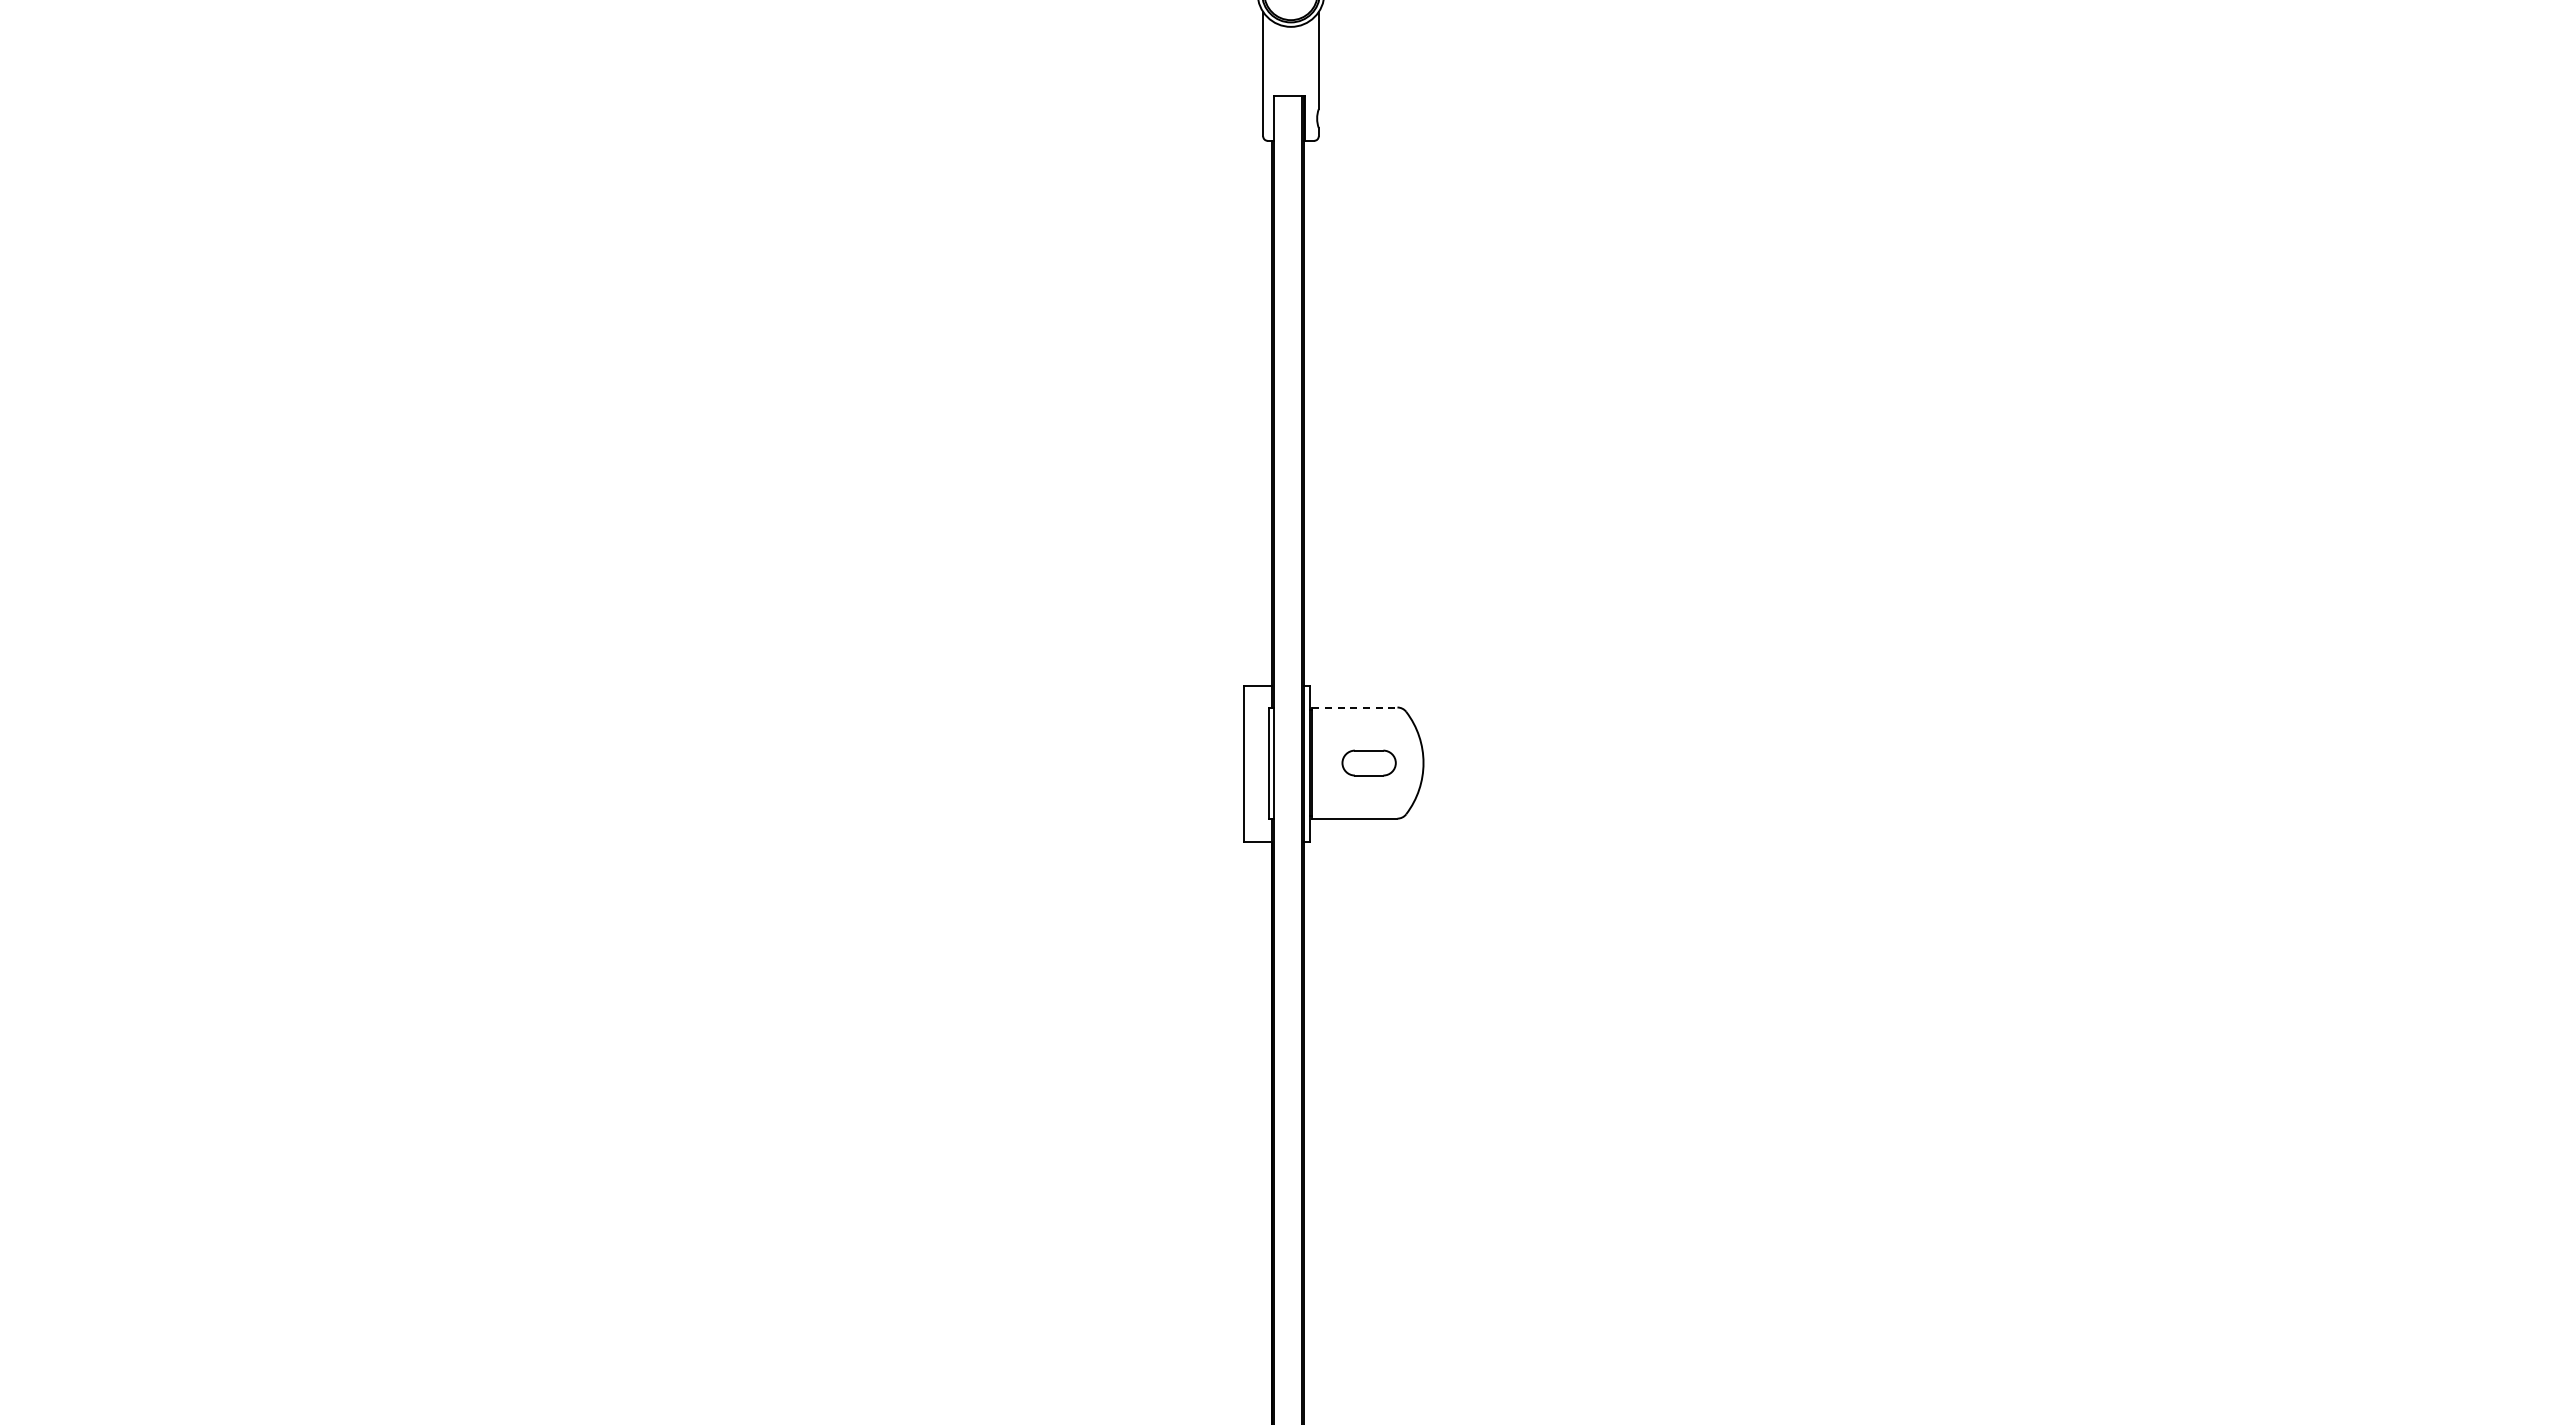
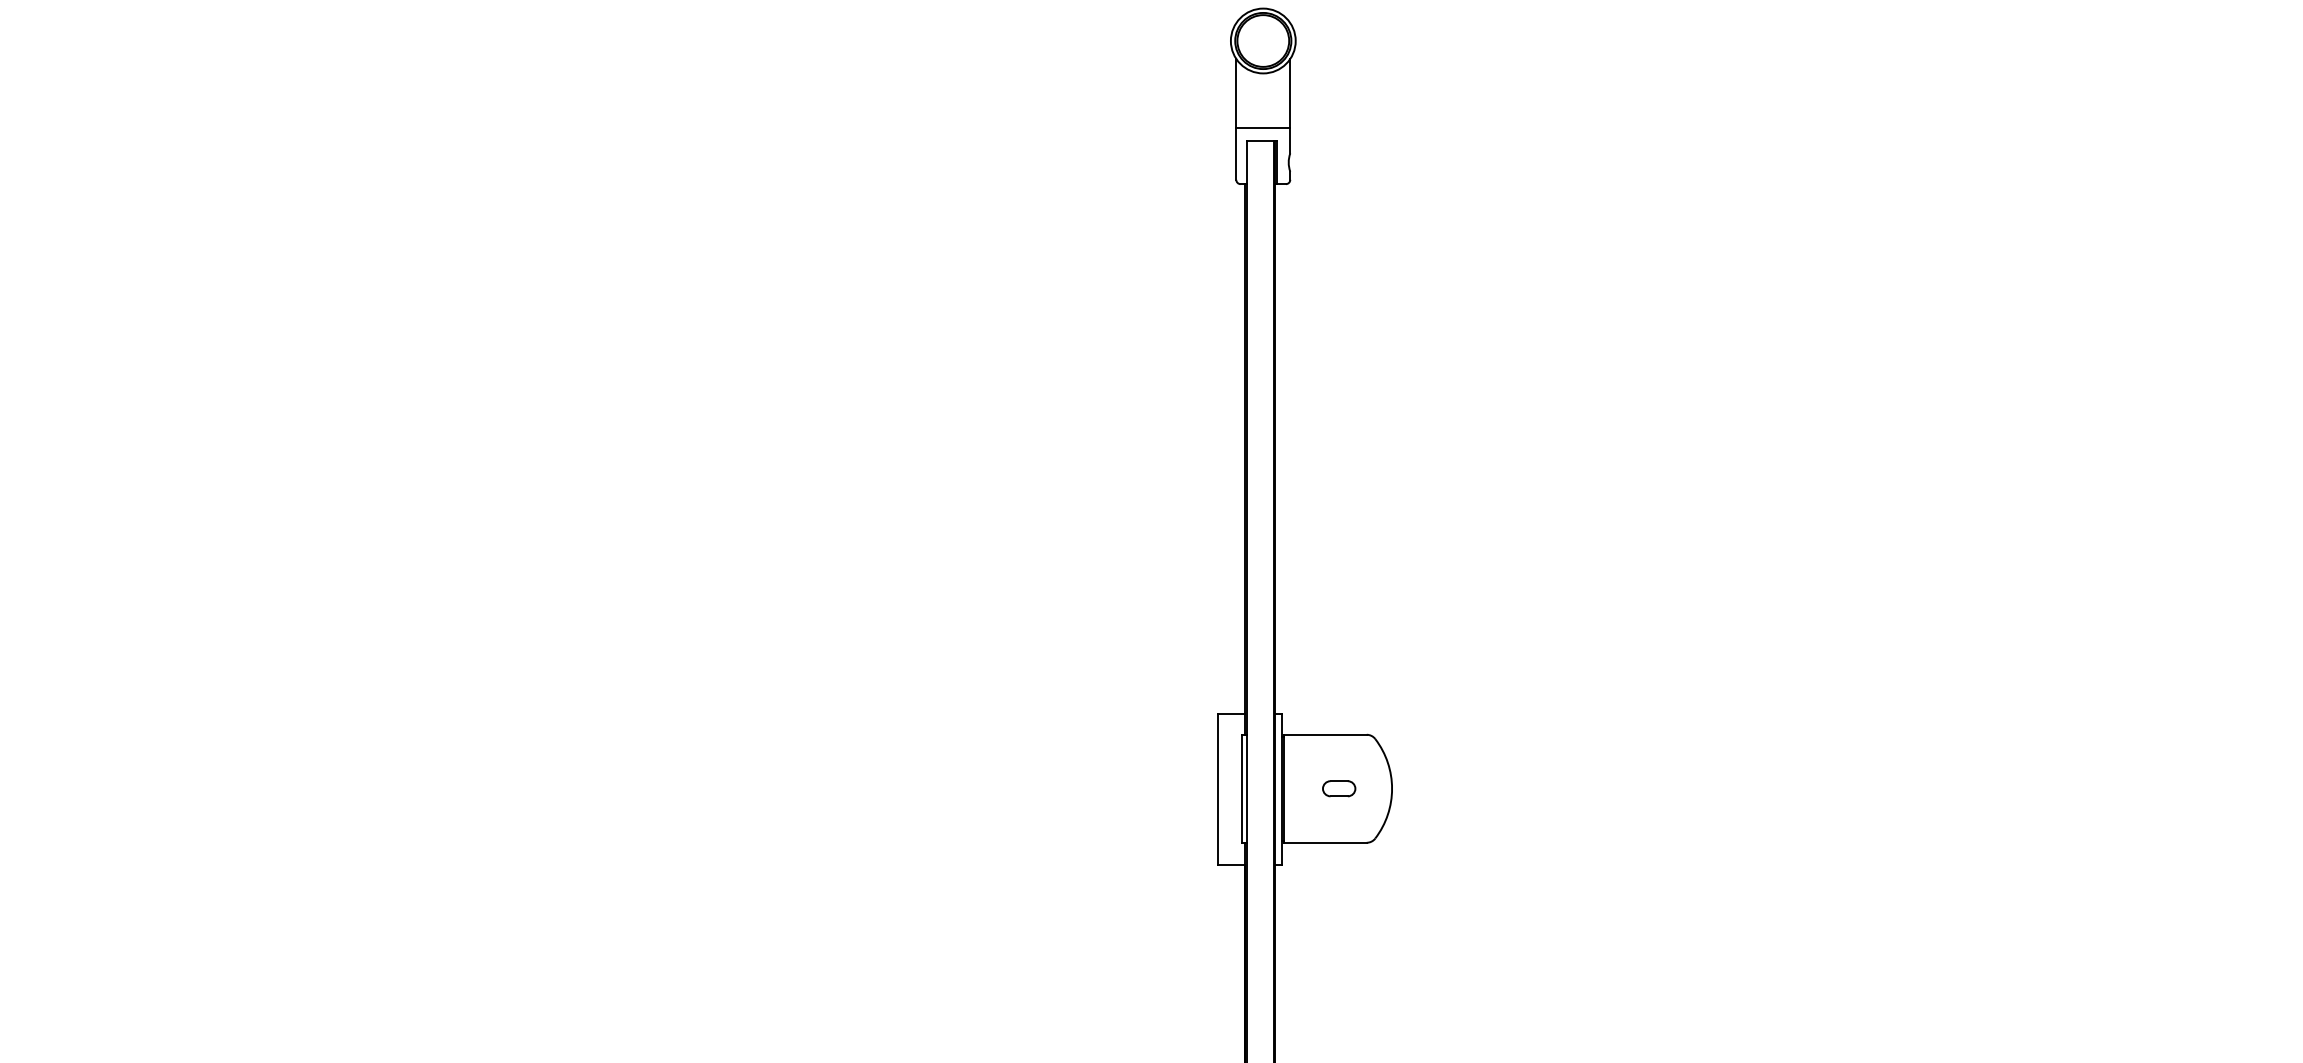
line: (1290, 83) -> (1262, 128), added
line: (1354, 707) -> (1325, 734), dashed -> solid
part: (1368, 762) -> (1338, 788), size x0.62

